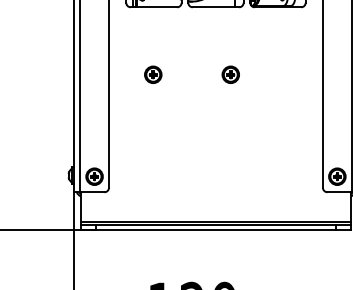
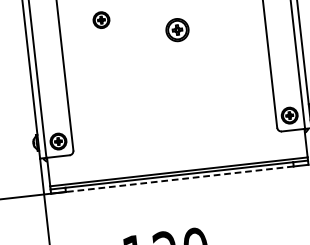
part: (153, 74) -> (101, 19), moved
part: (230, 74) -> (177, 29), size x1.4
line: (215, 229) -> (179, 178), solid -> dashed

